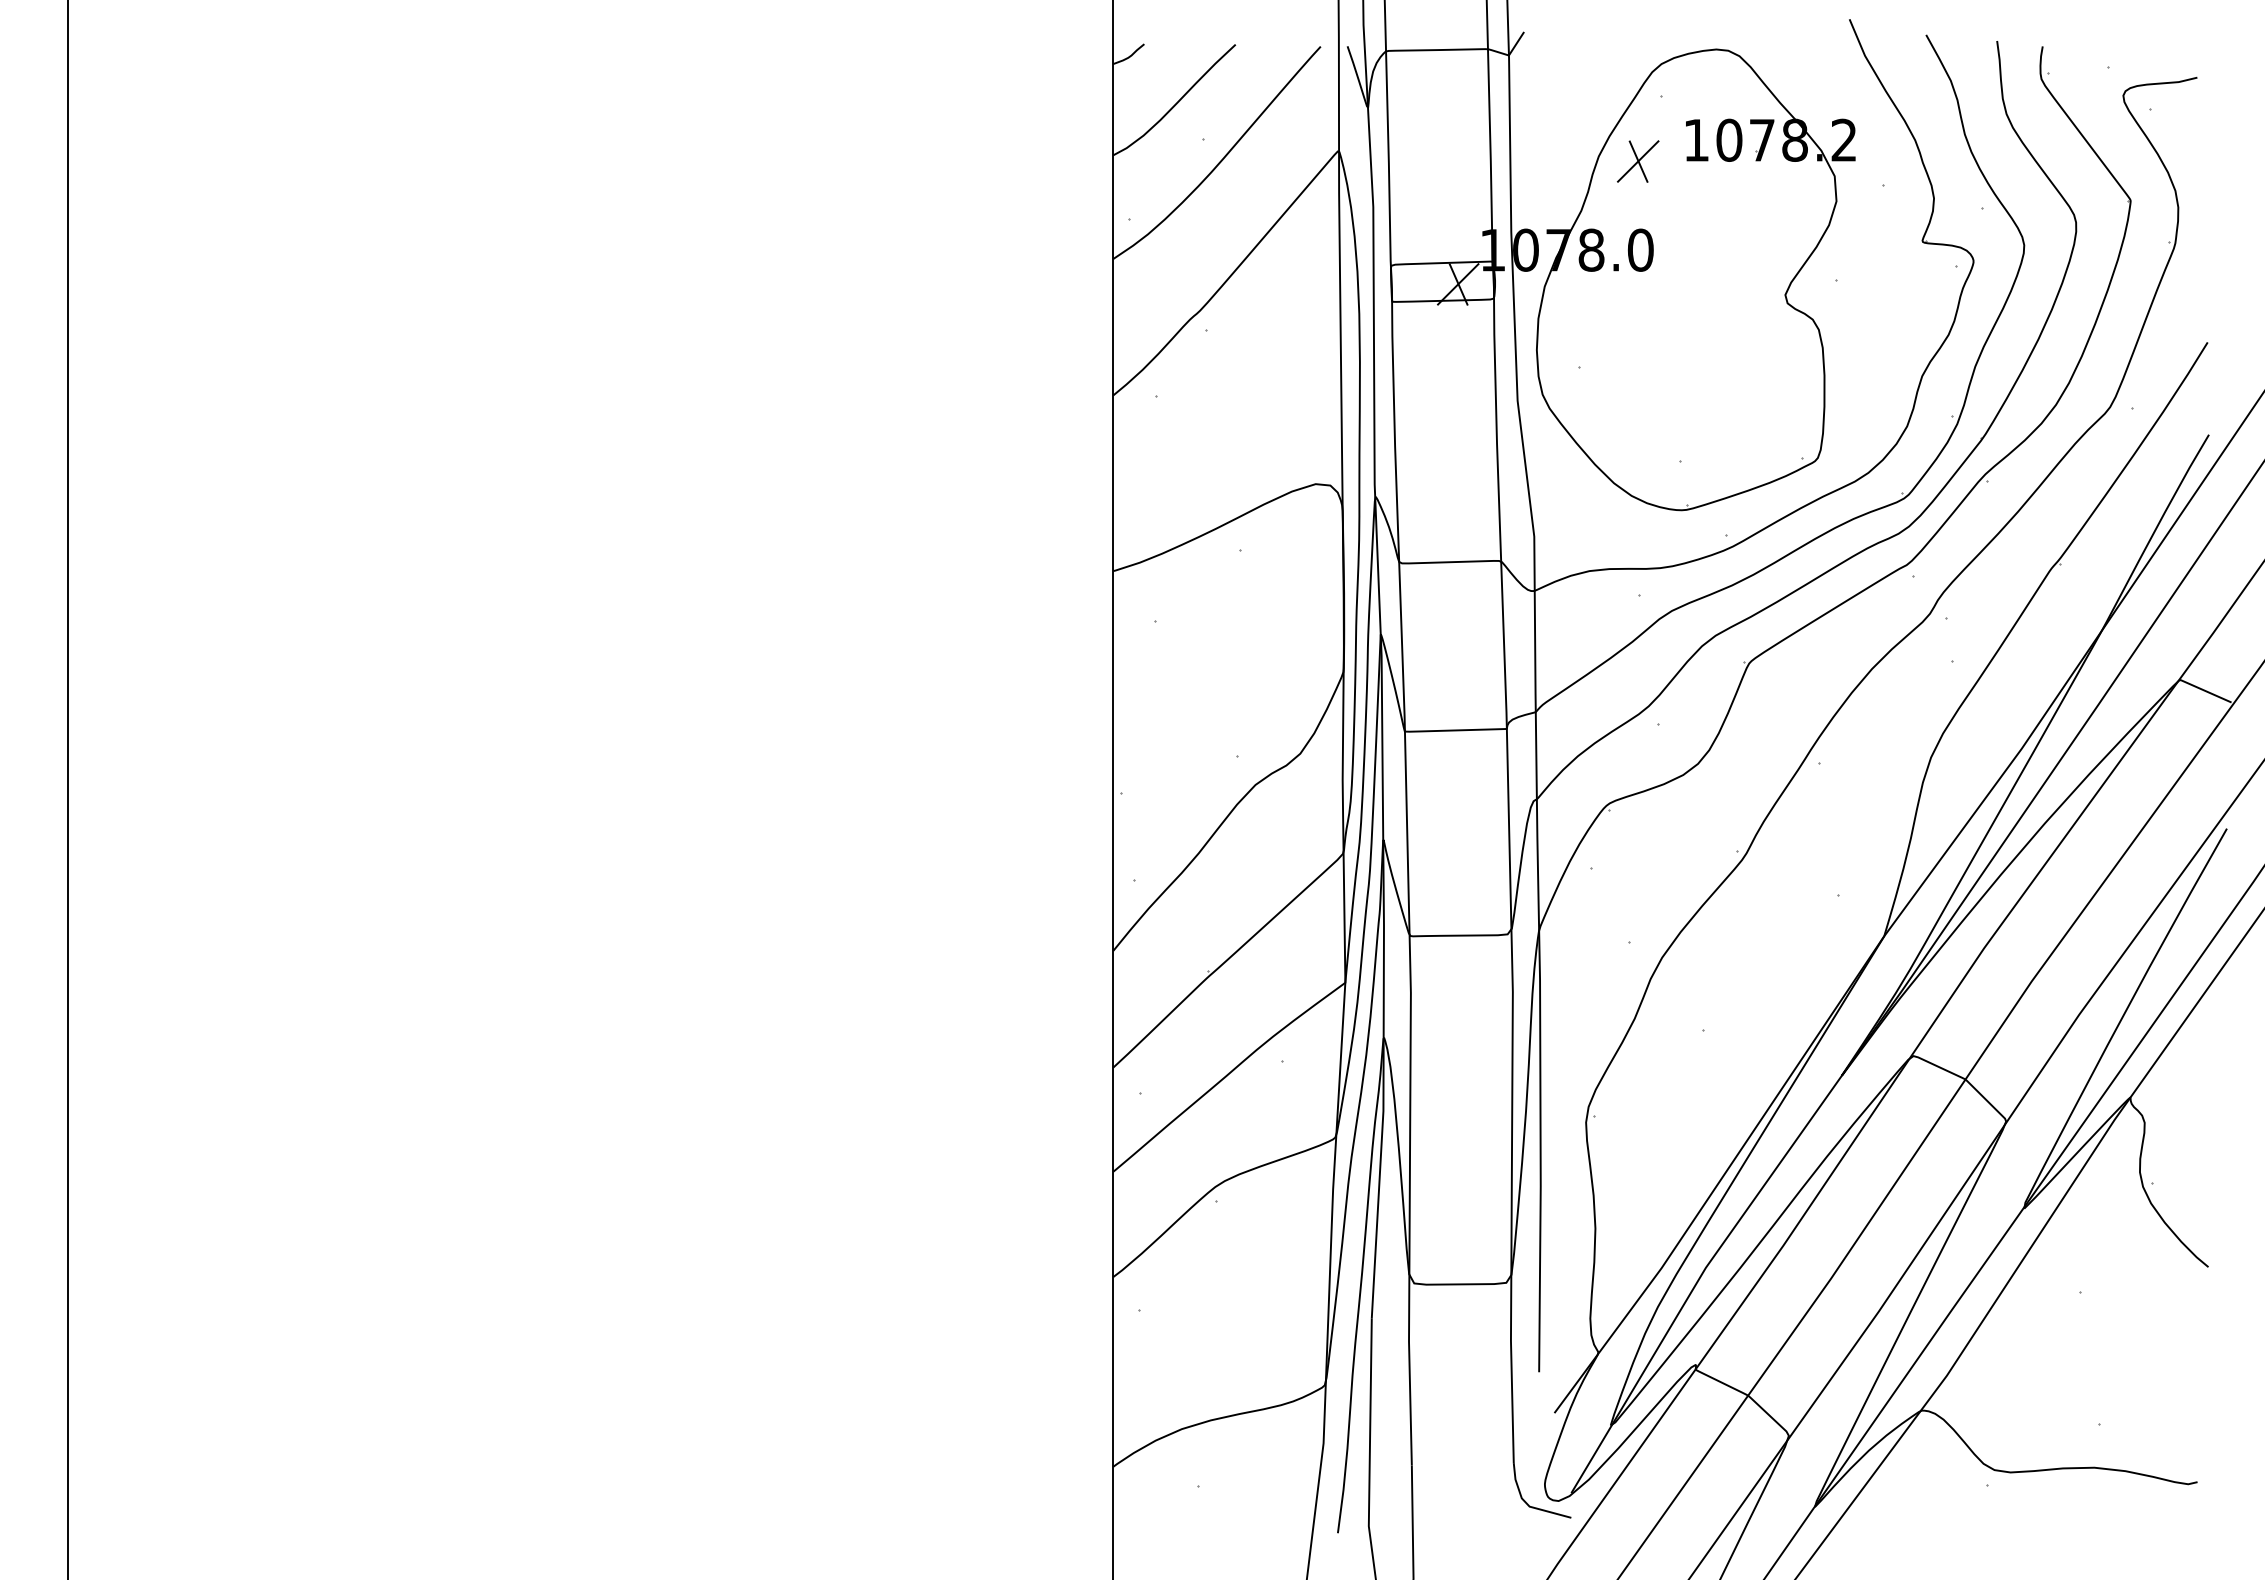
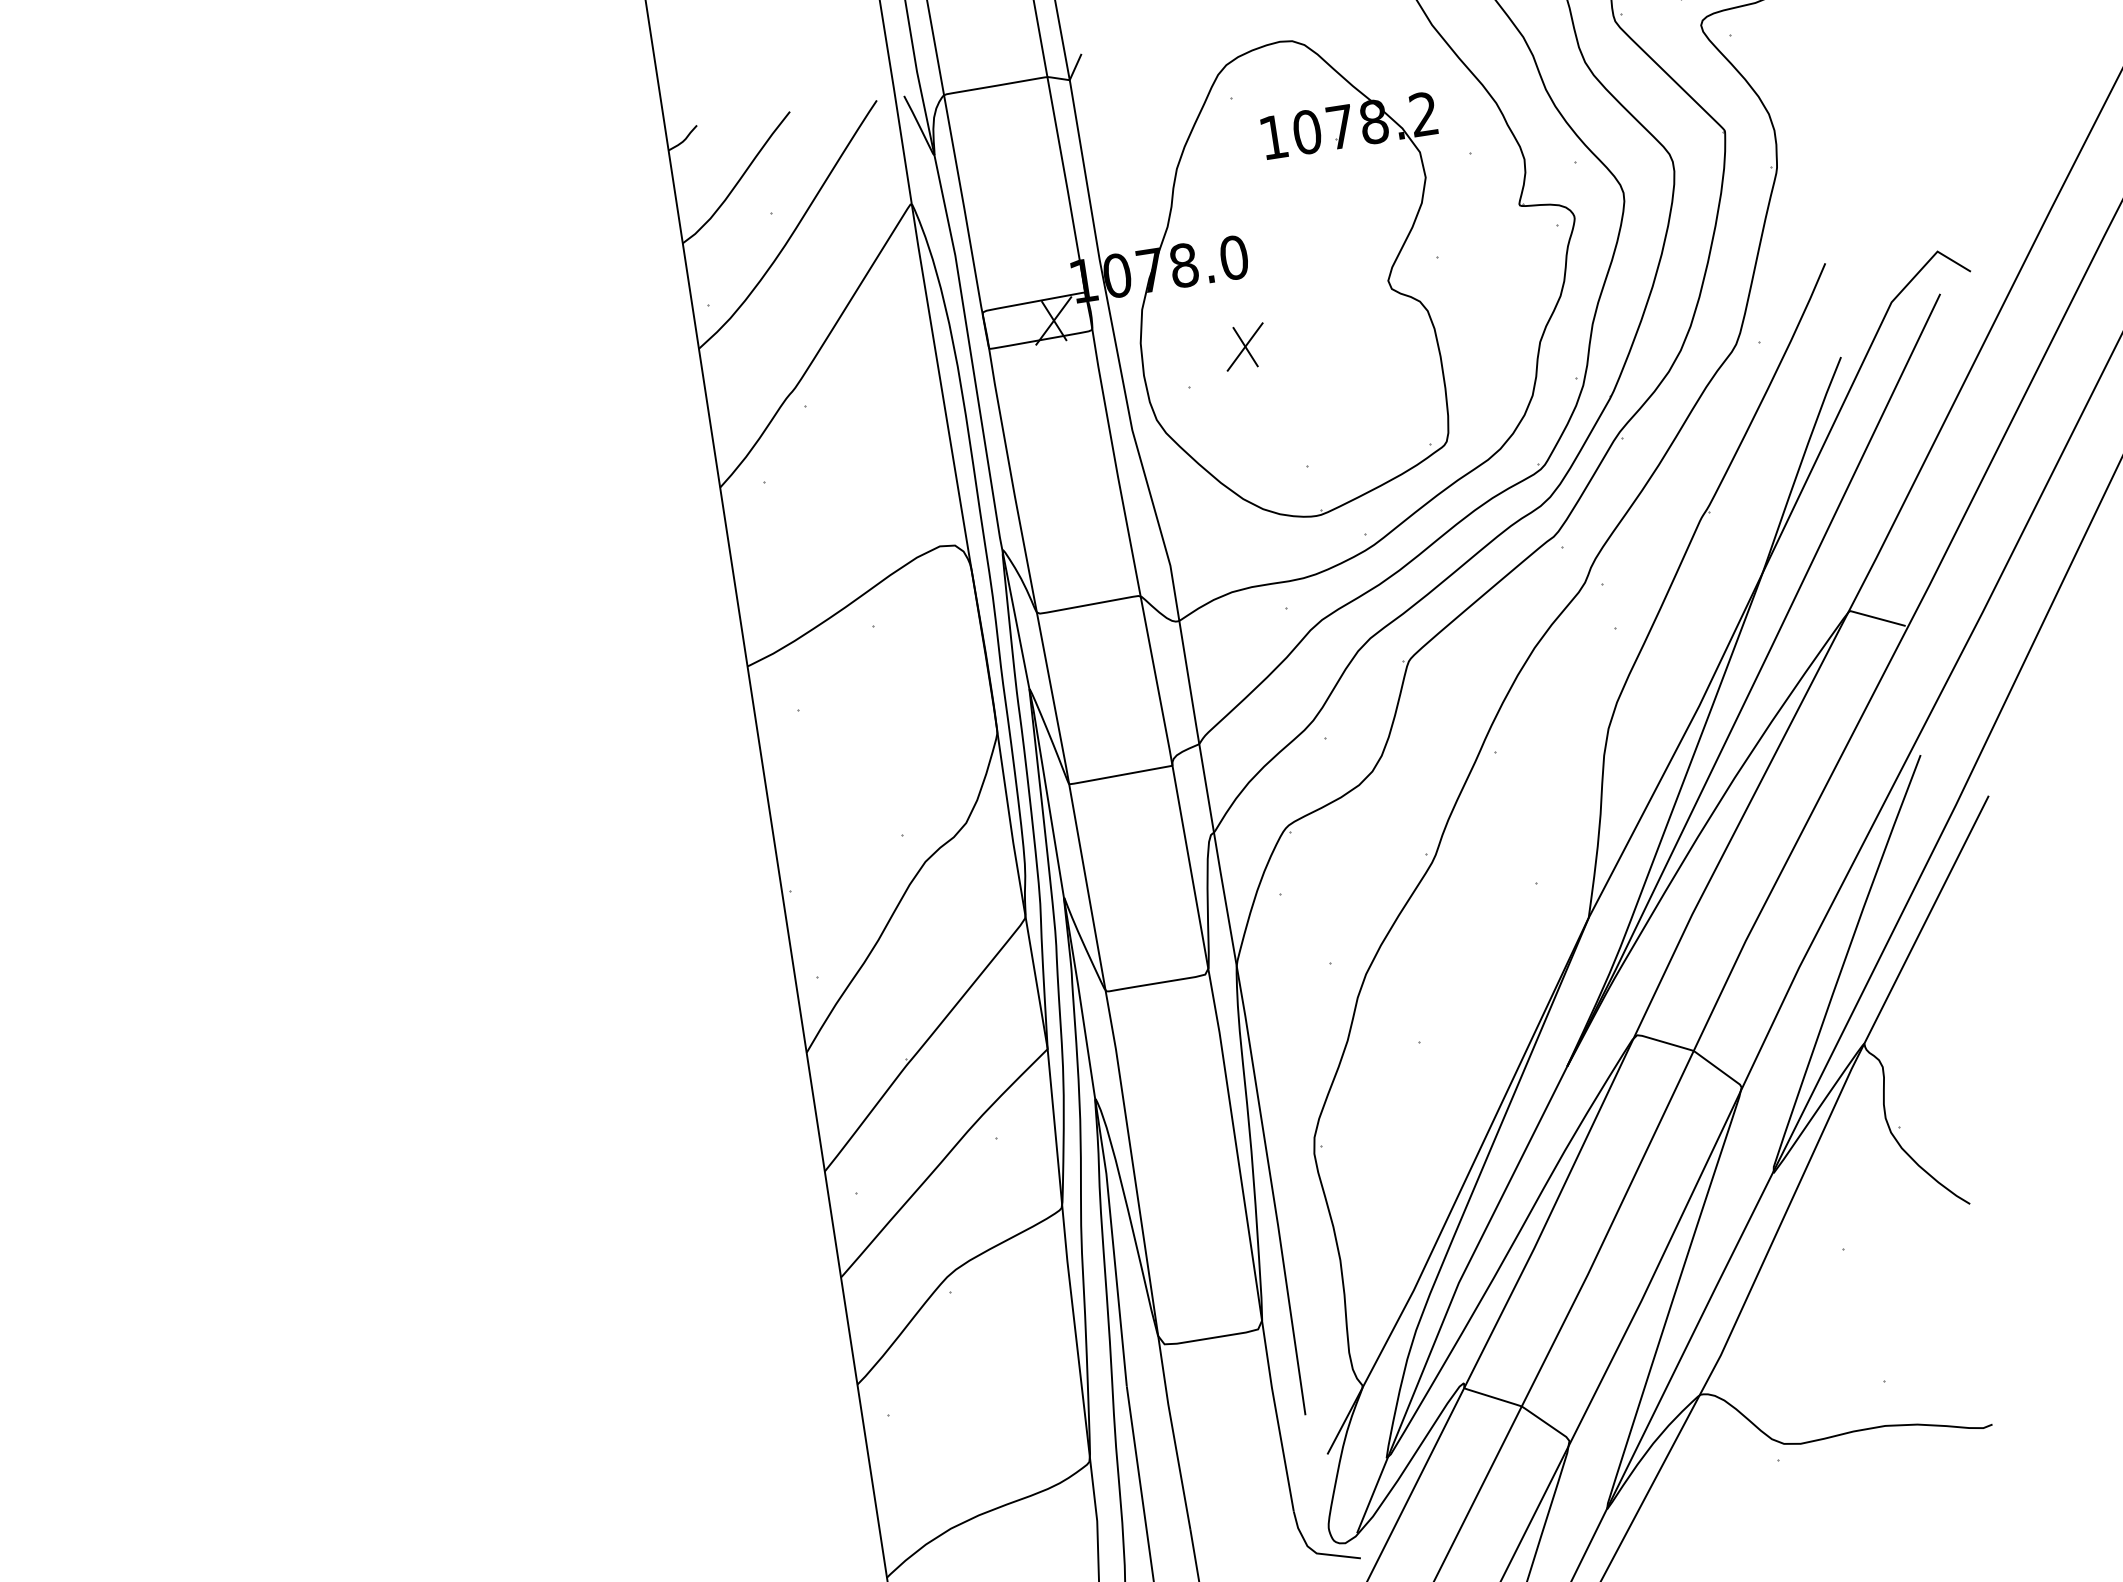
part: (1638, 161) -> (1245, 346), moved

